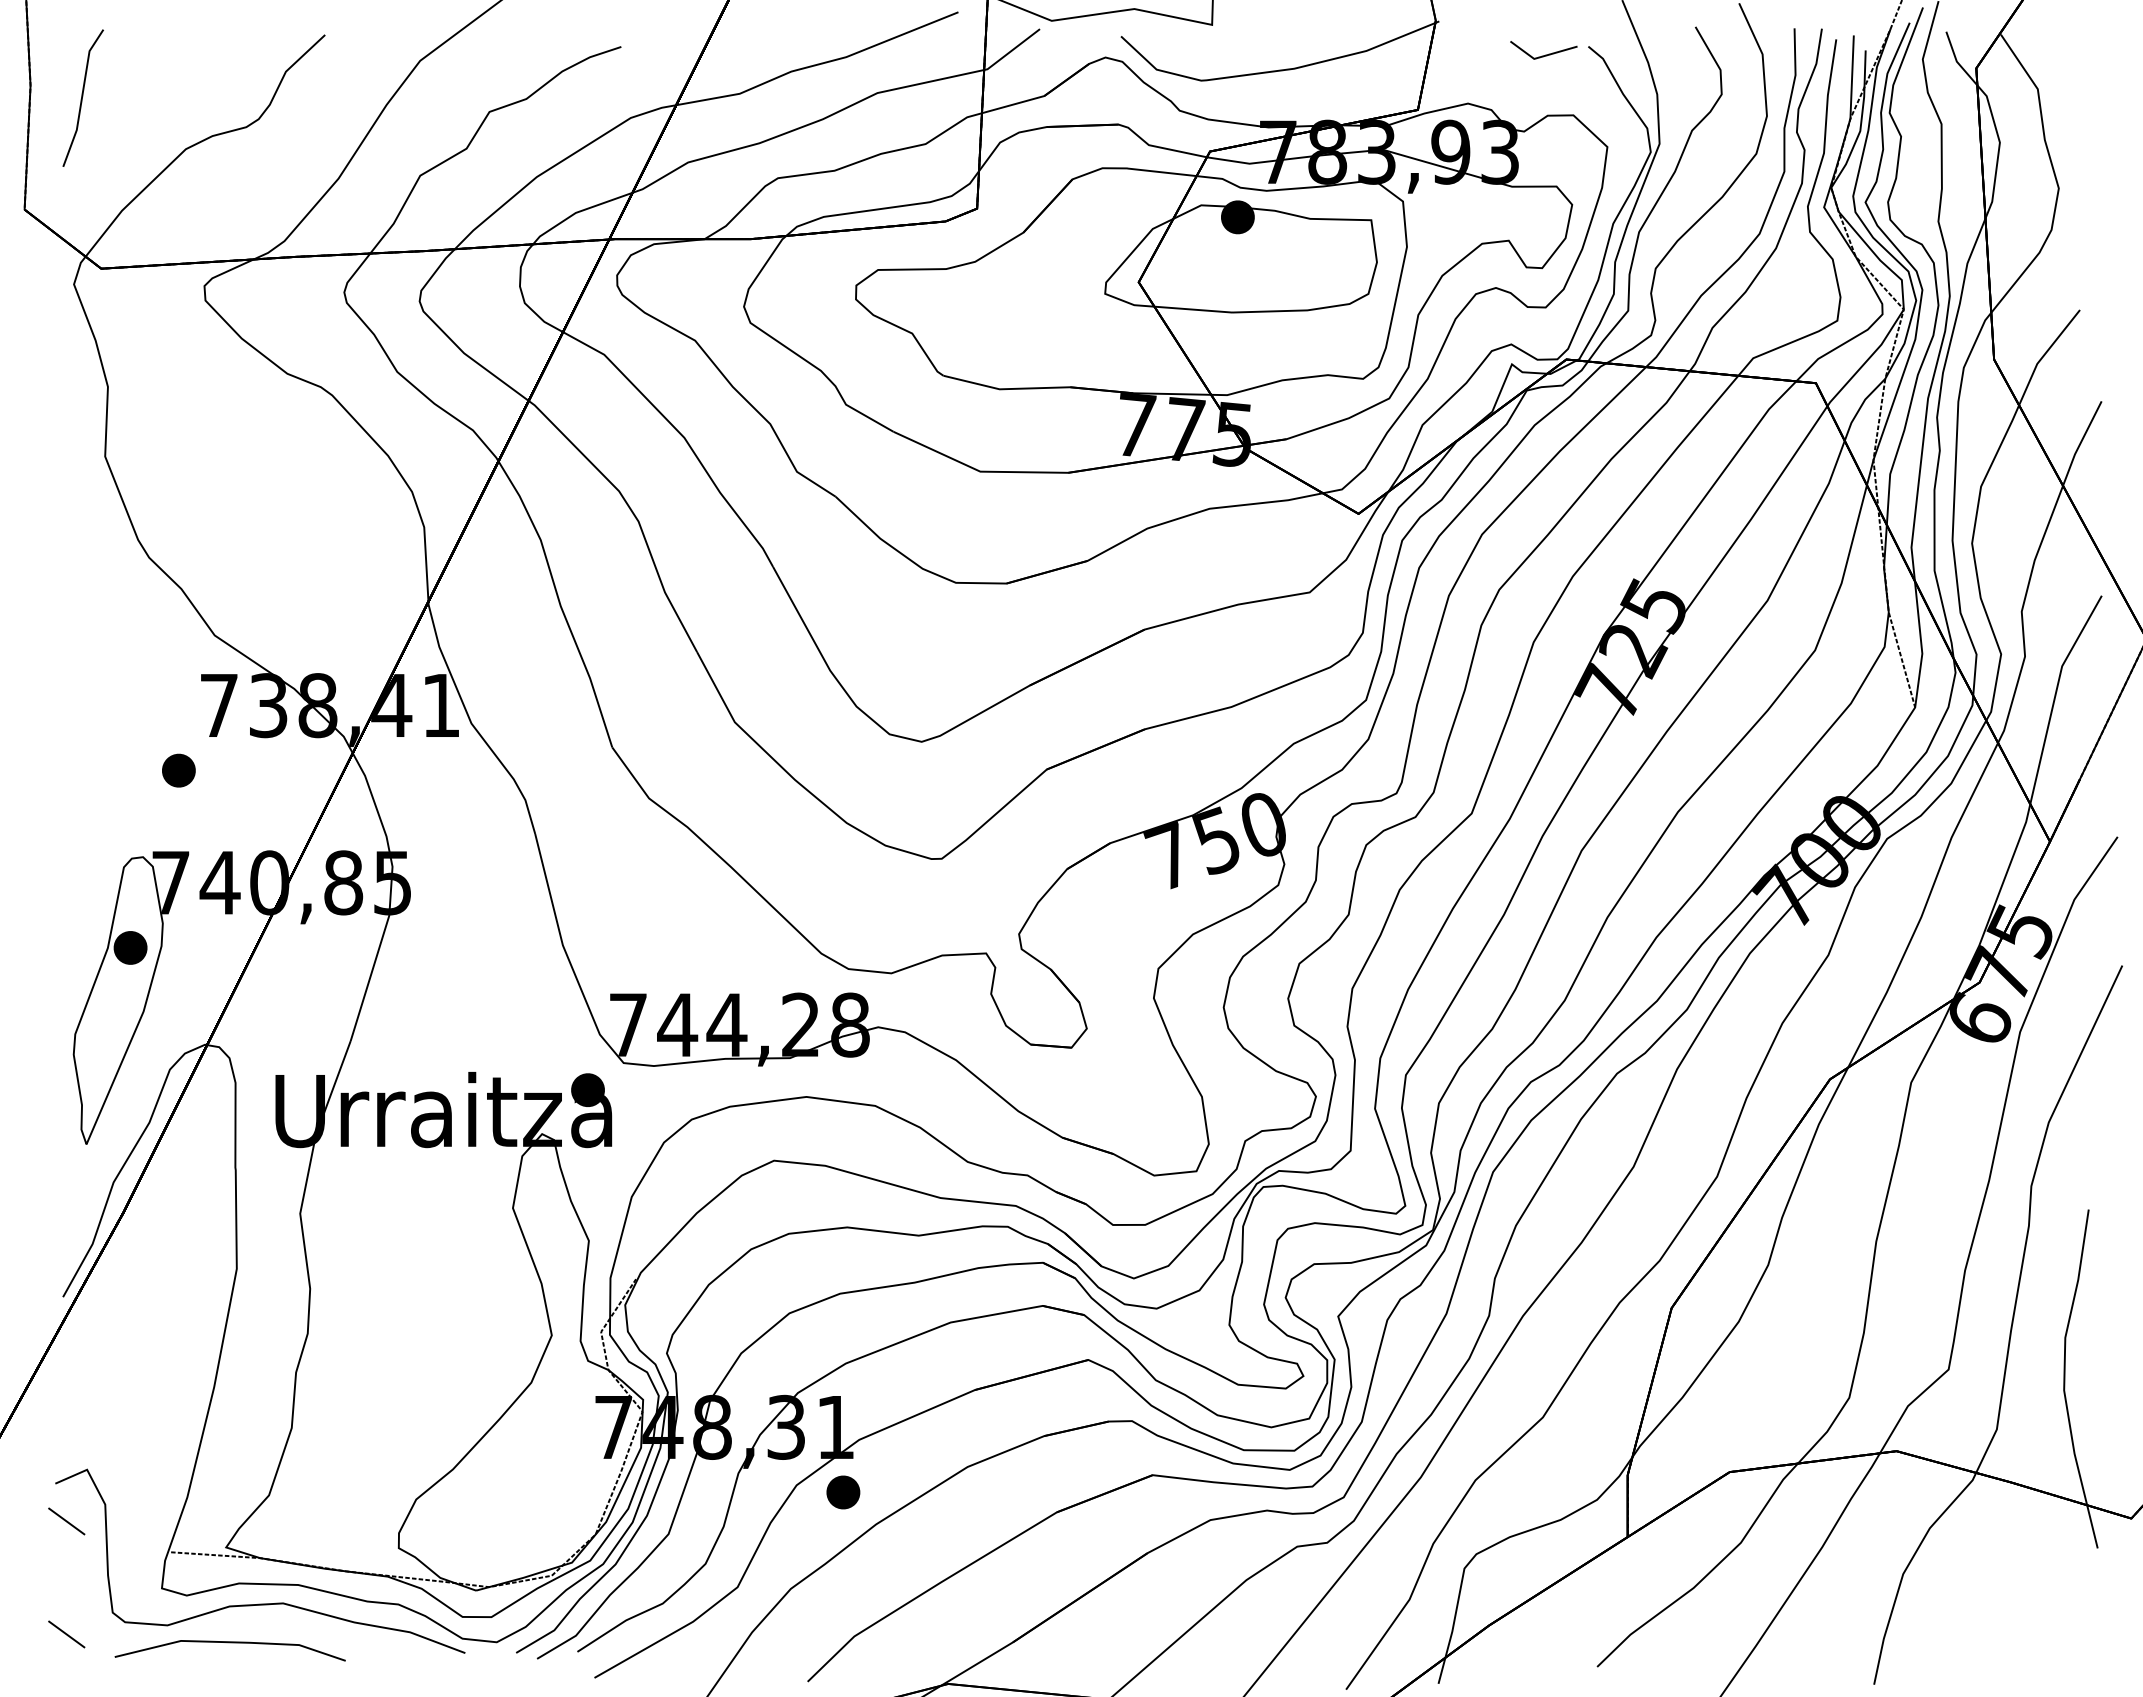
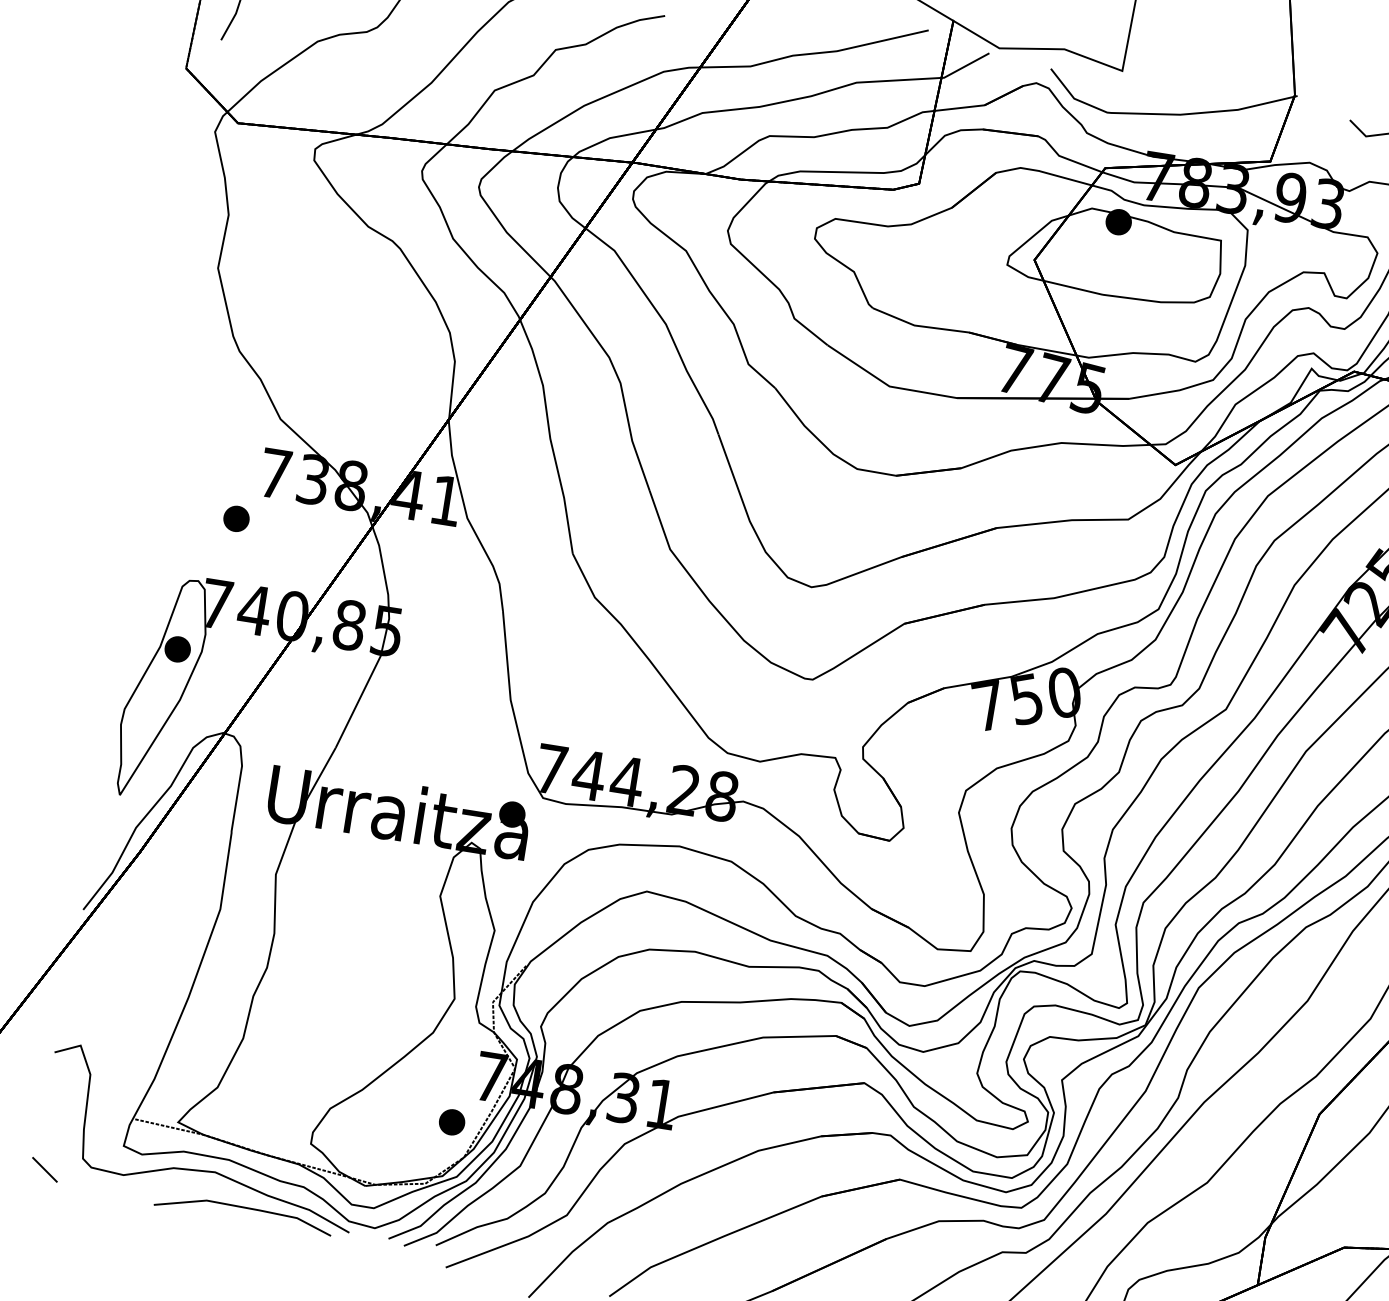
part: (843, 1492) -> (452, 1122), moved
line: (66, 1521) -> (58, 1082), removed
line: (229, 1643) -> (243, 1208), moved

